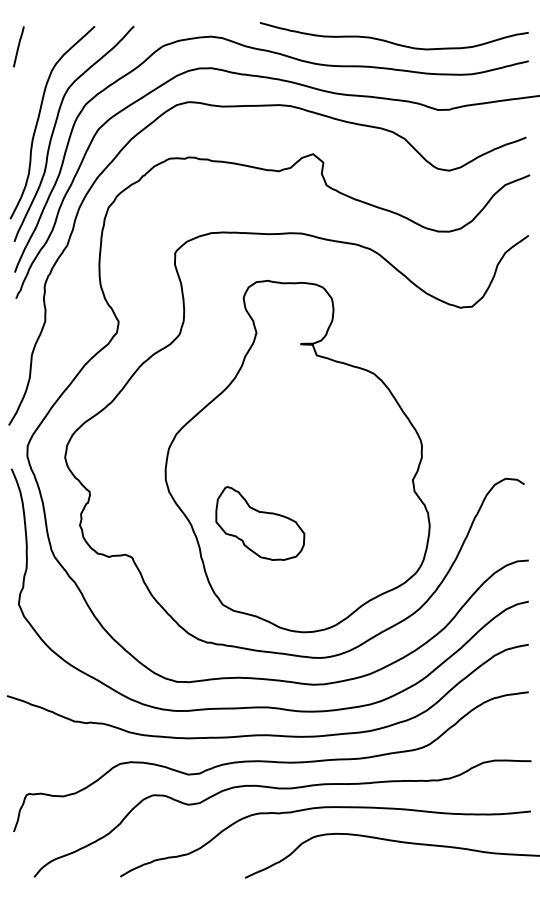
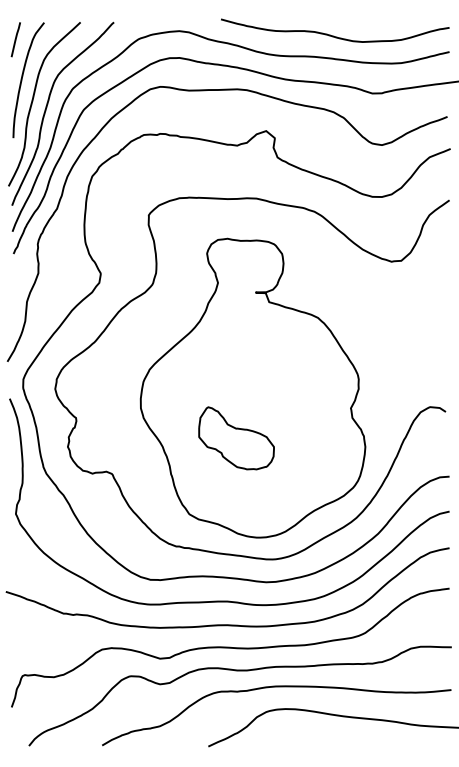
curve: (26, 94) -> (22, 80), added
part: (260, 523) -> (236, 438), moved

